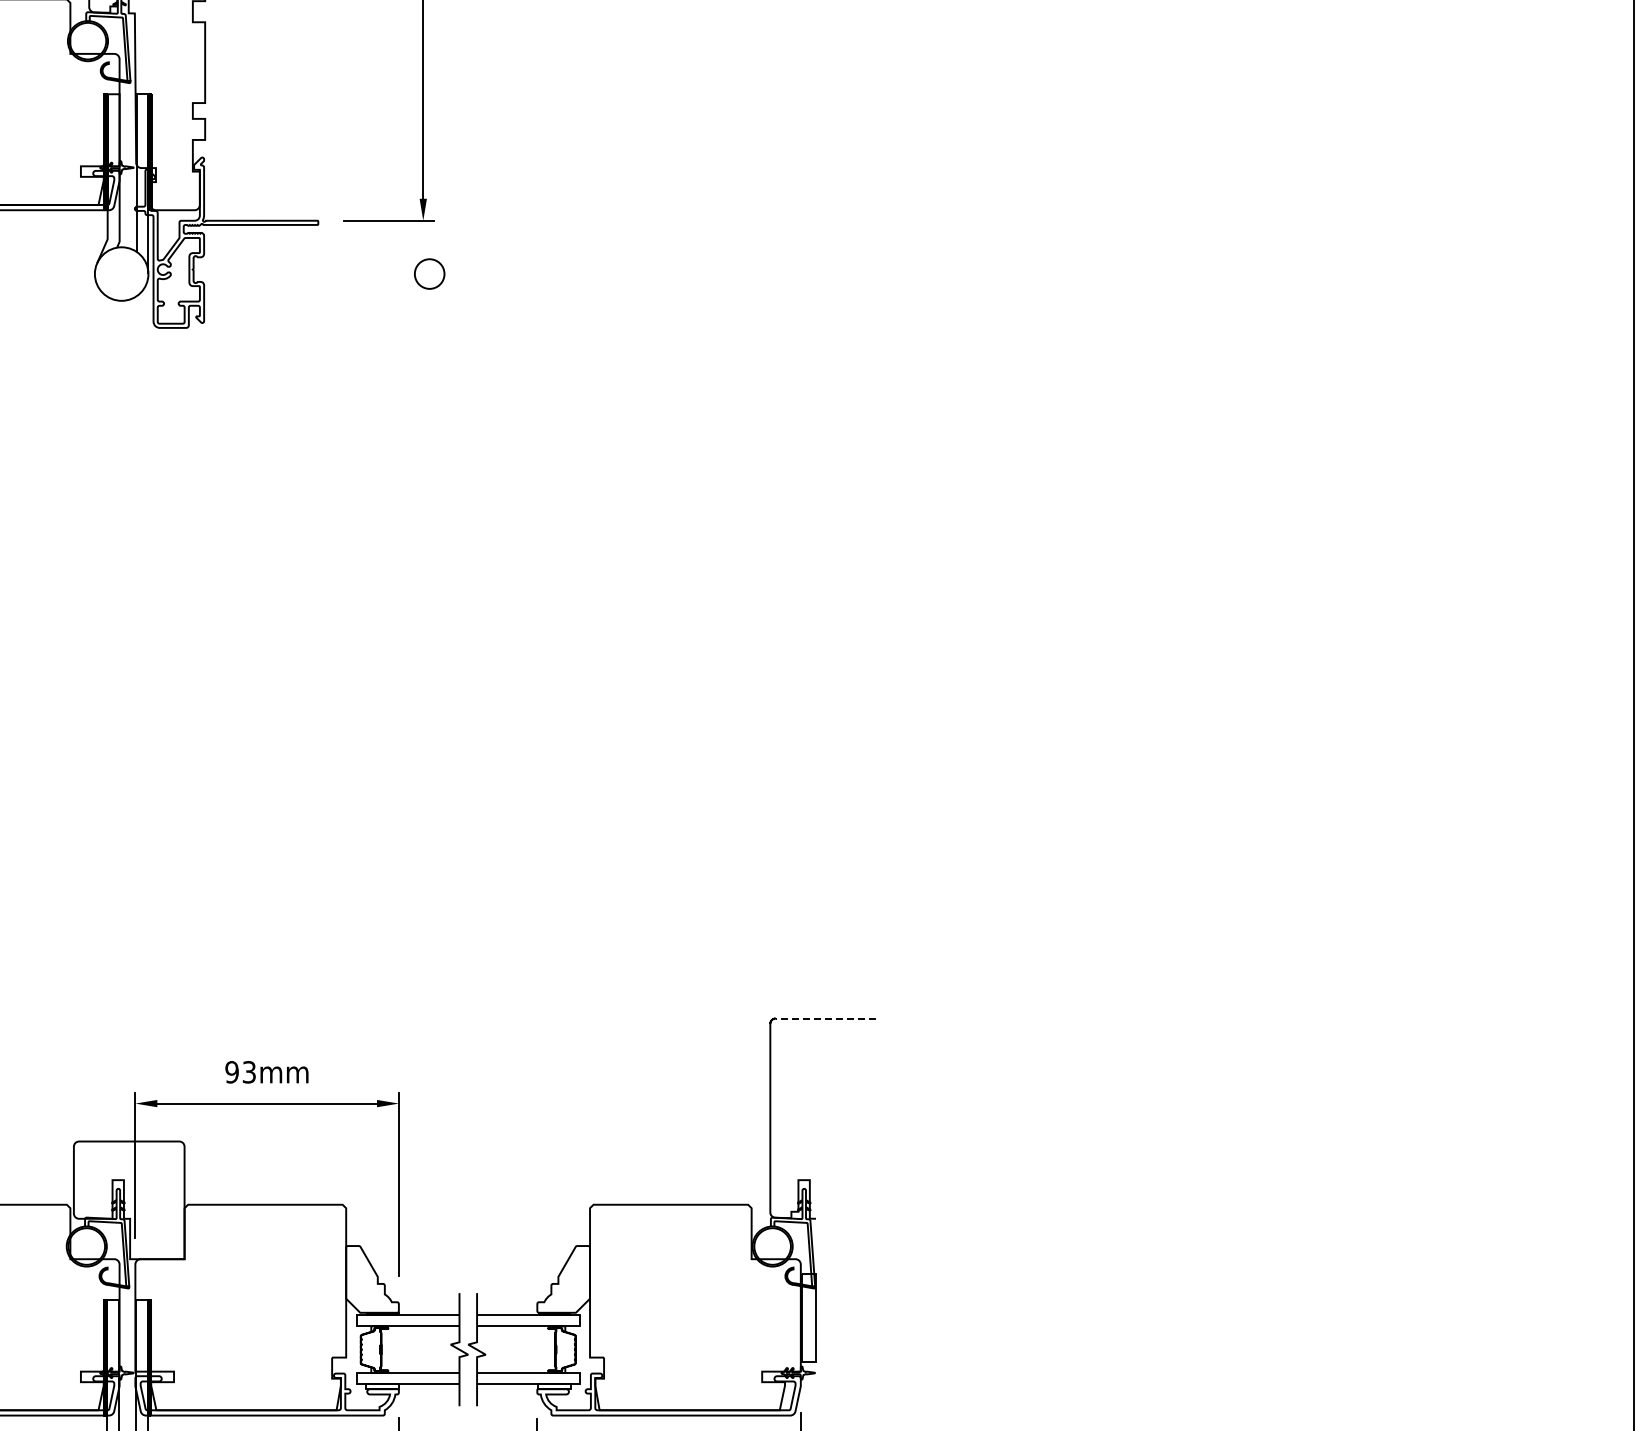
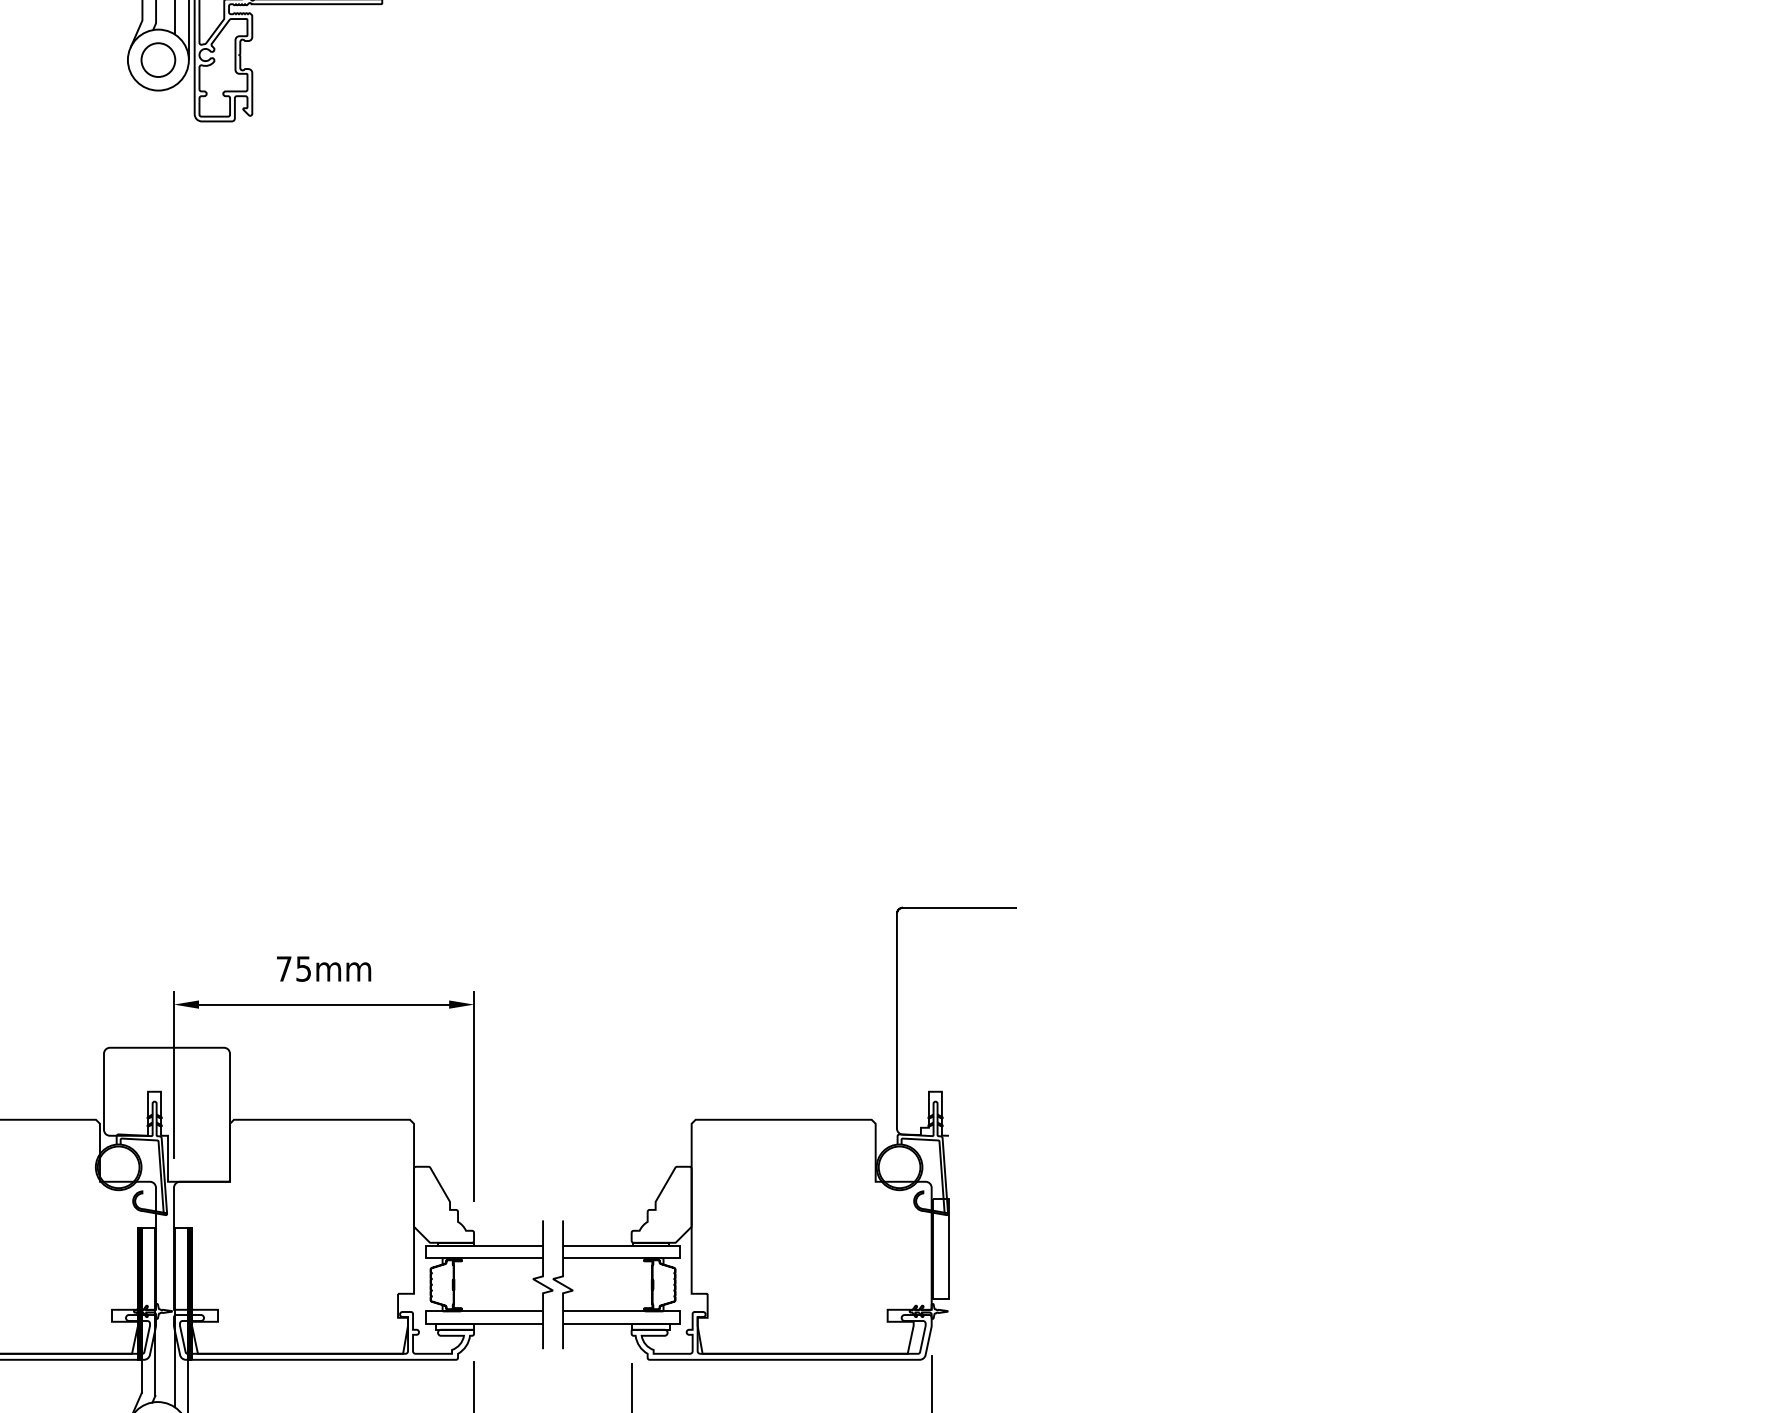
circle: (429, 273) -> (158, 59), moved
line: (825, 1018) -> (959, 907), dashed -> solid
text: (240, 1072) -> (293, 969), 93mm -> 75mm

